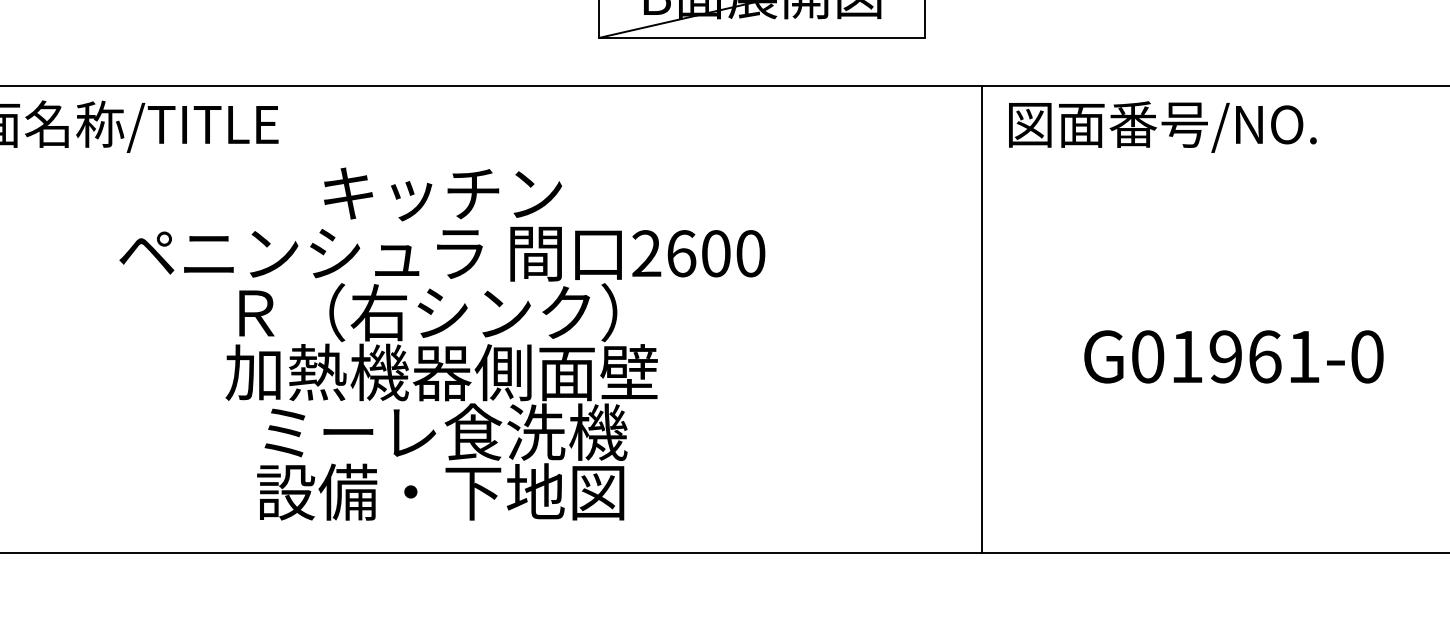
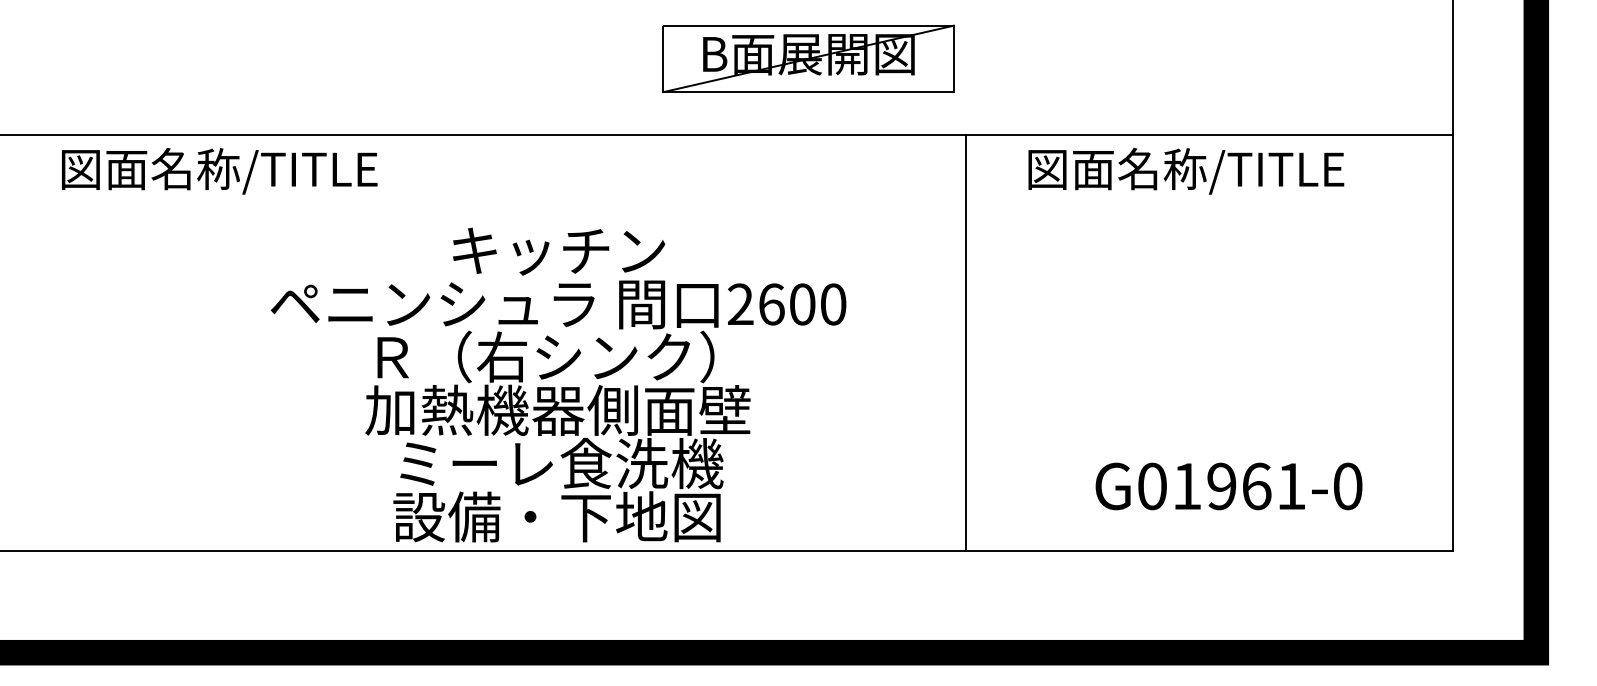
text: (1236, 124) -> (1231, 169), 図面番号/NO. -> 図面名称/TITLE
line: (981, 318) -> (966, 342), moved
text: (442, 343) -> (558, 384), moved
text: (1233, 356) -> (1228, 486), moved

